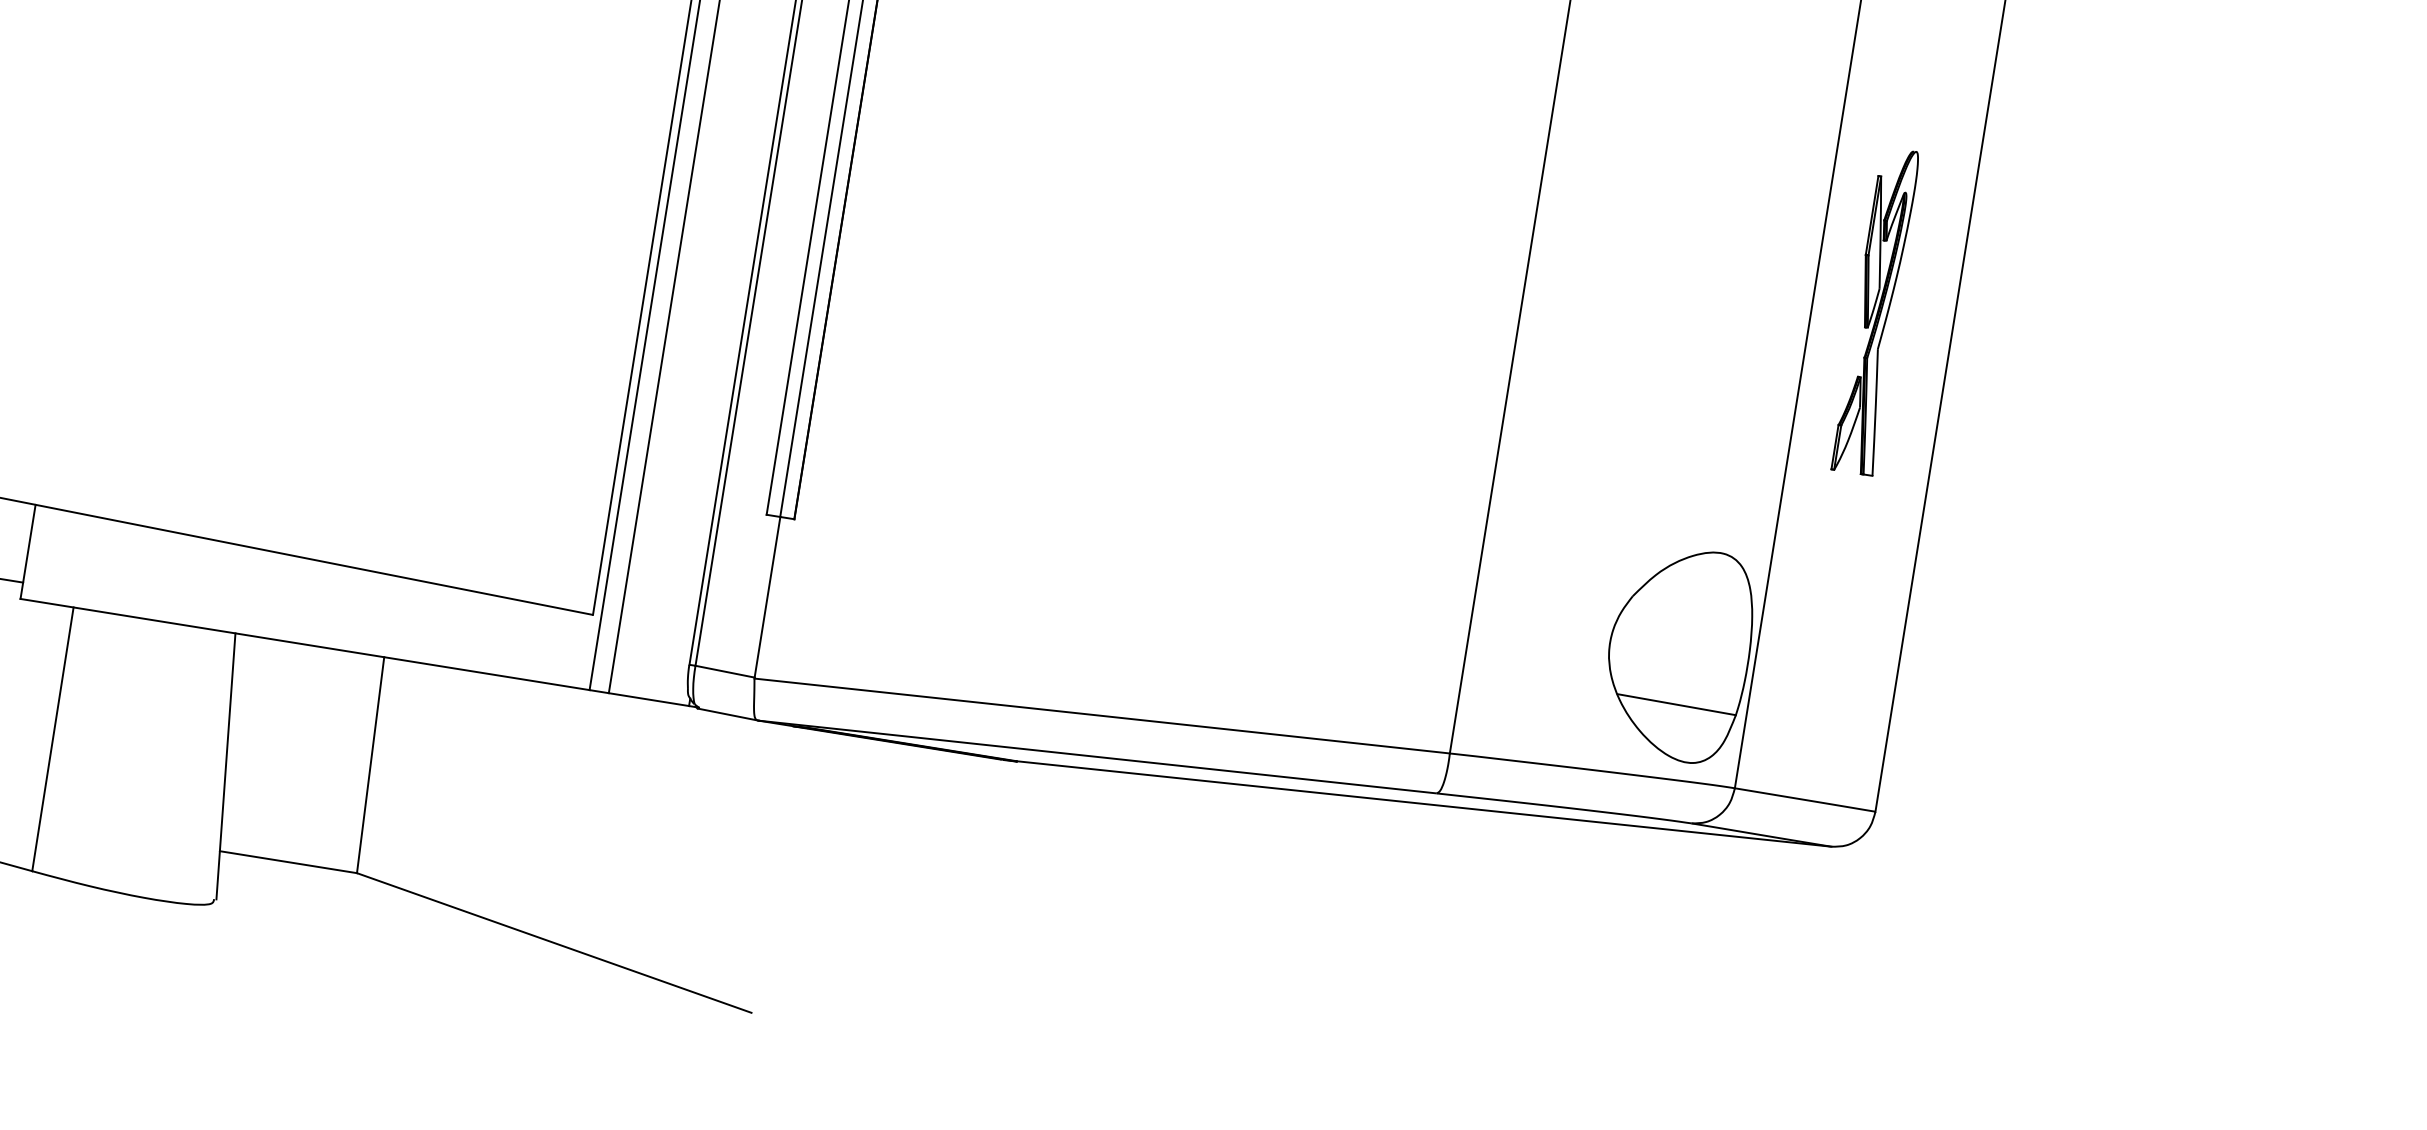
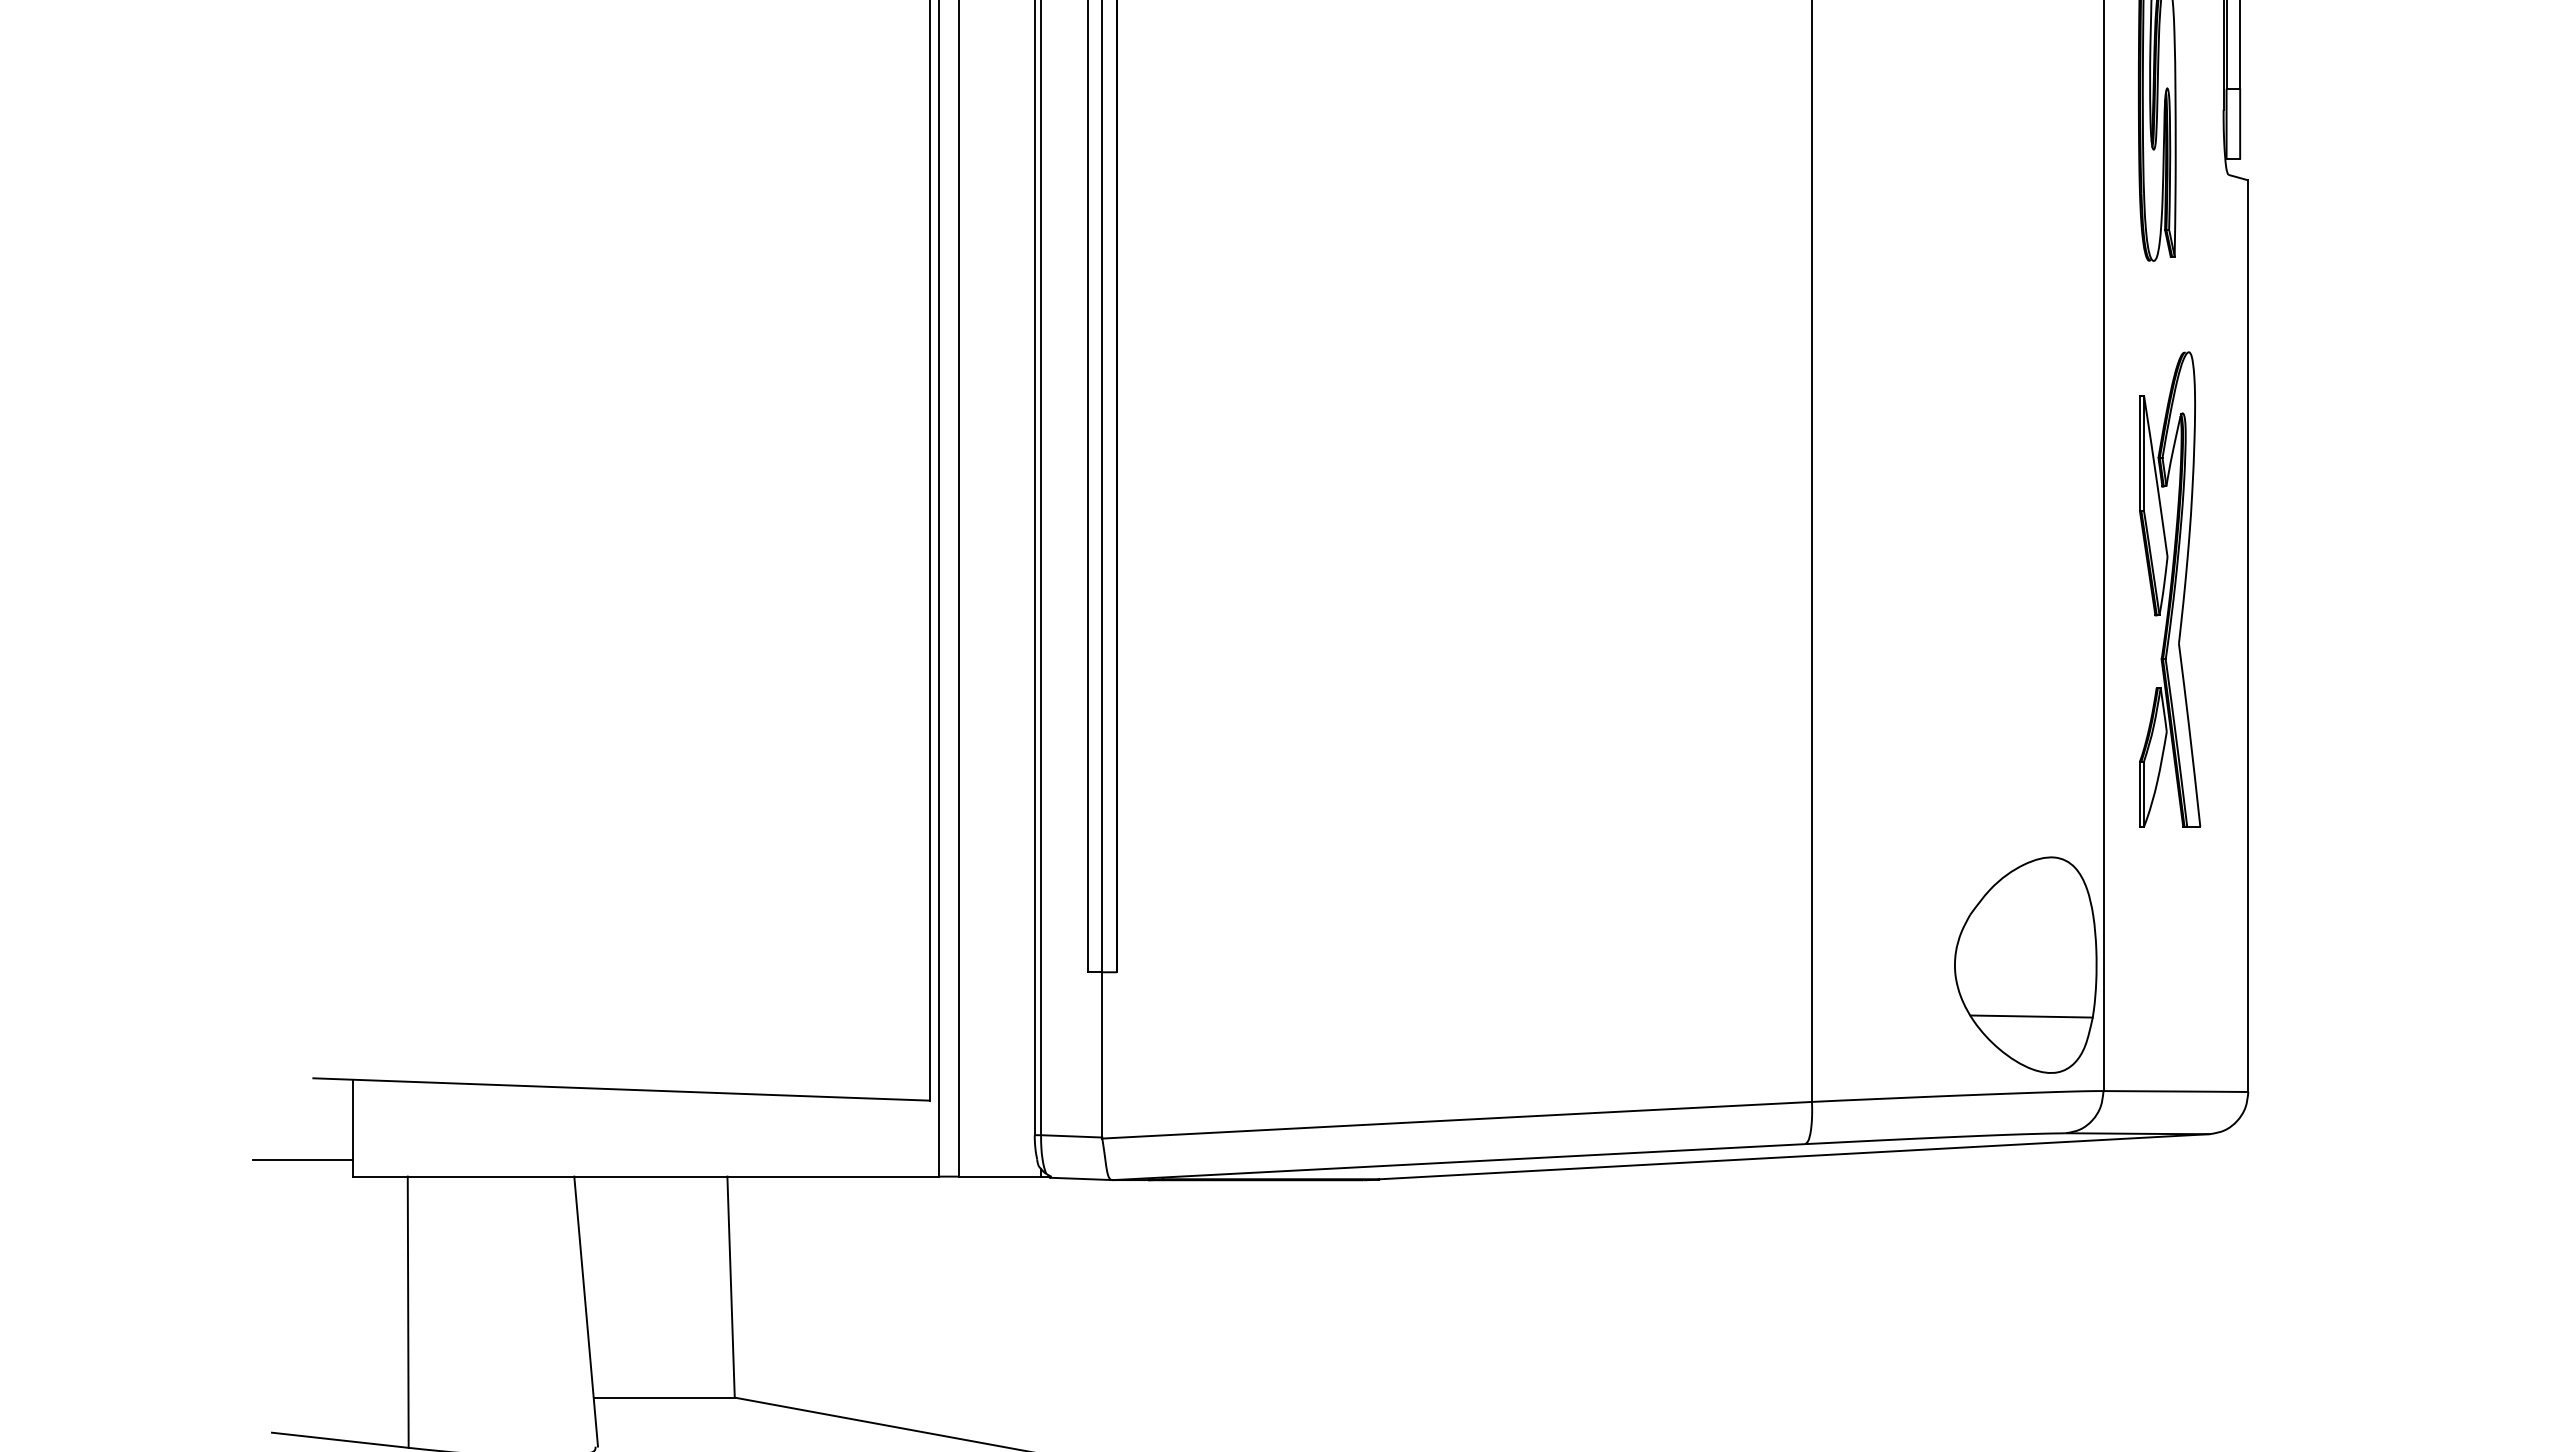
part: (1878, 311) -> (2170, 589), size x1.43

